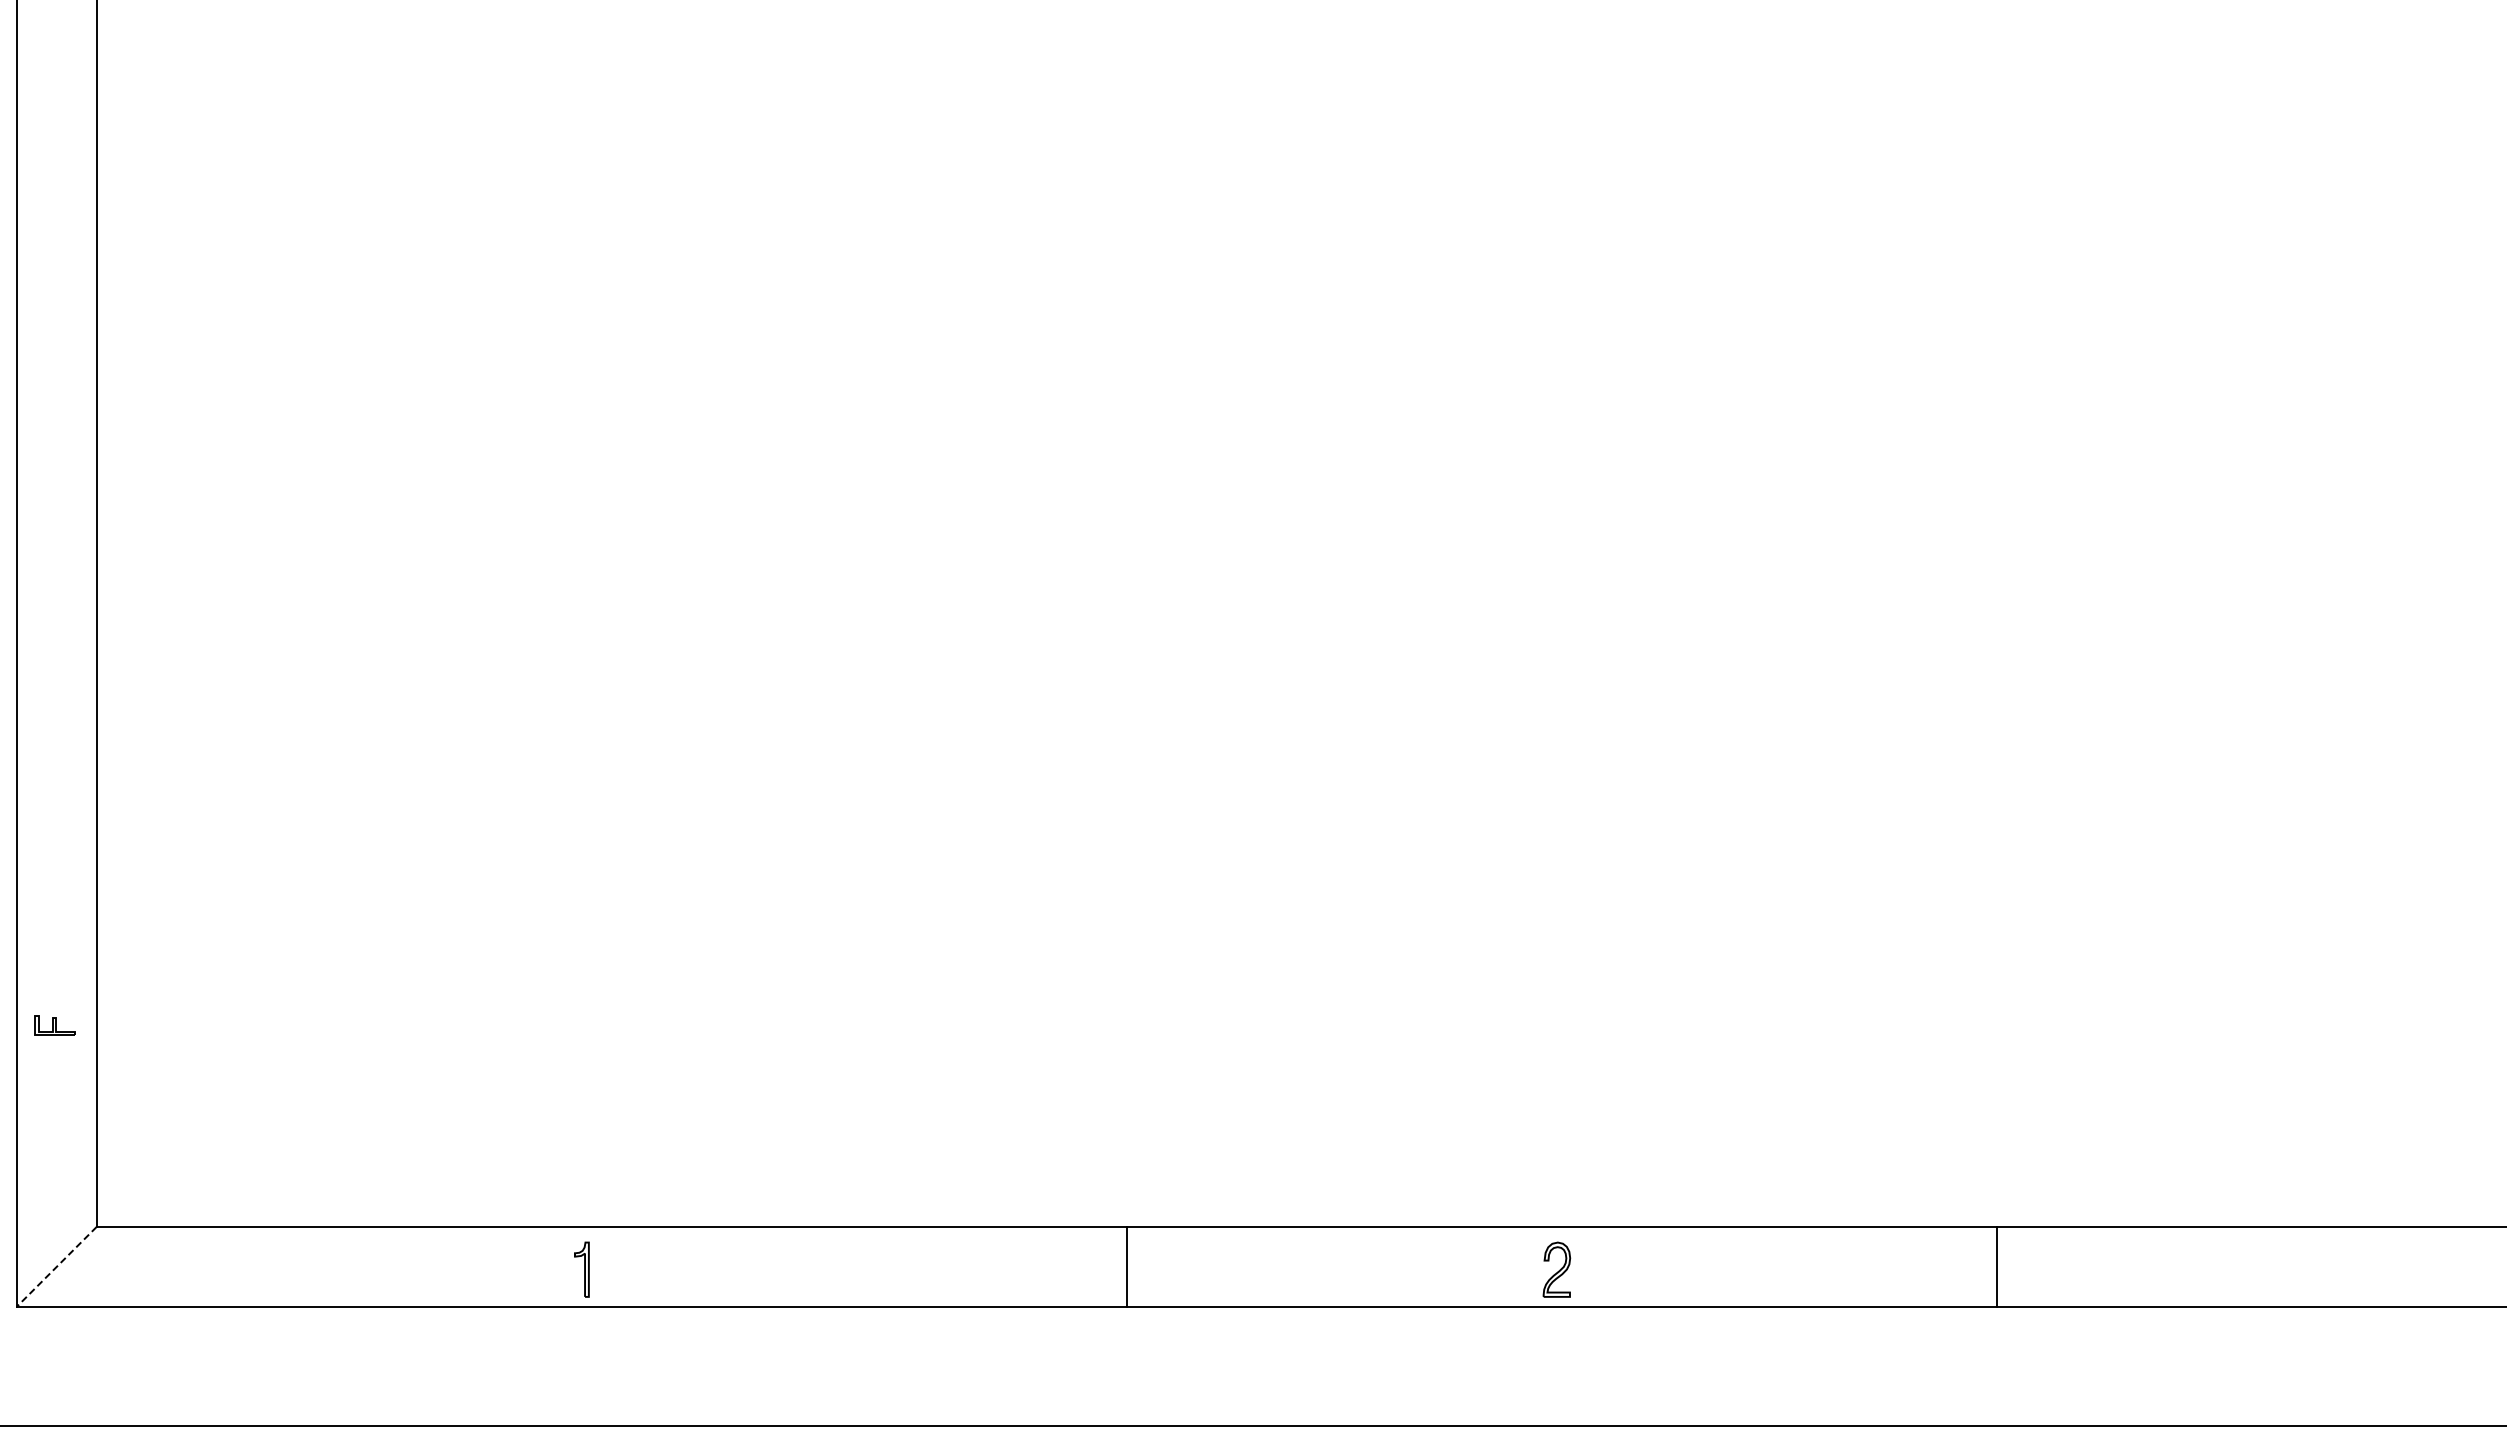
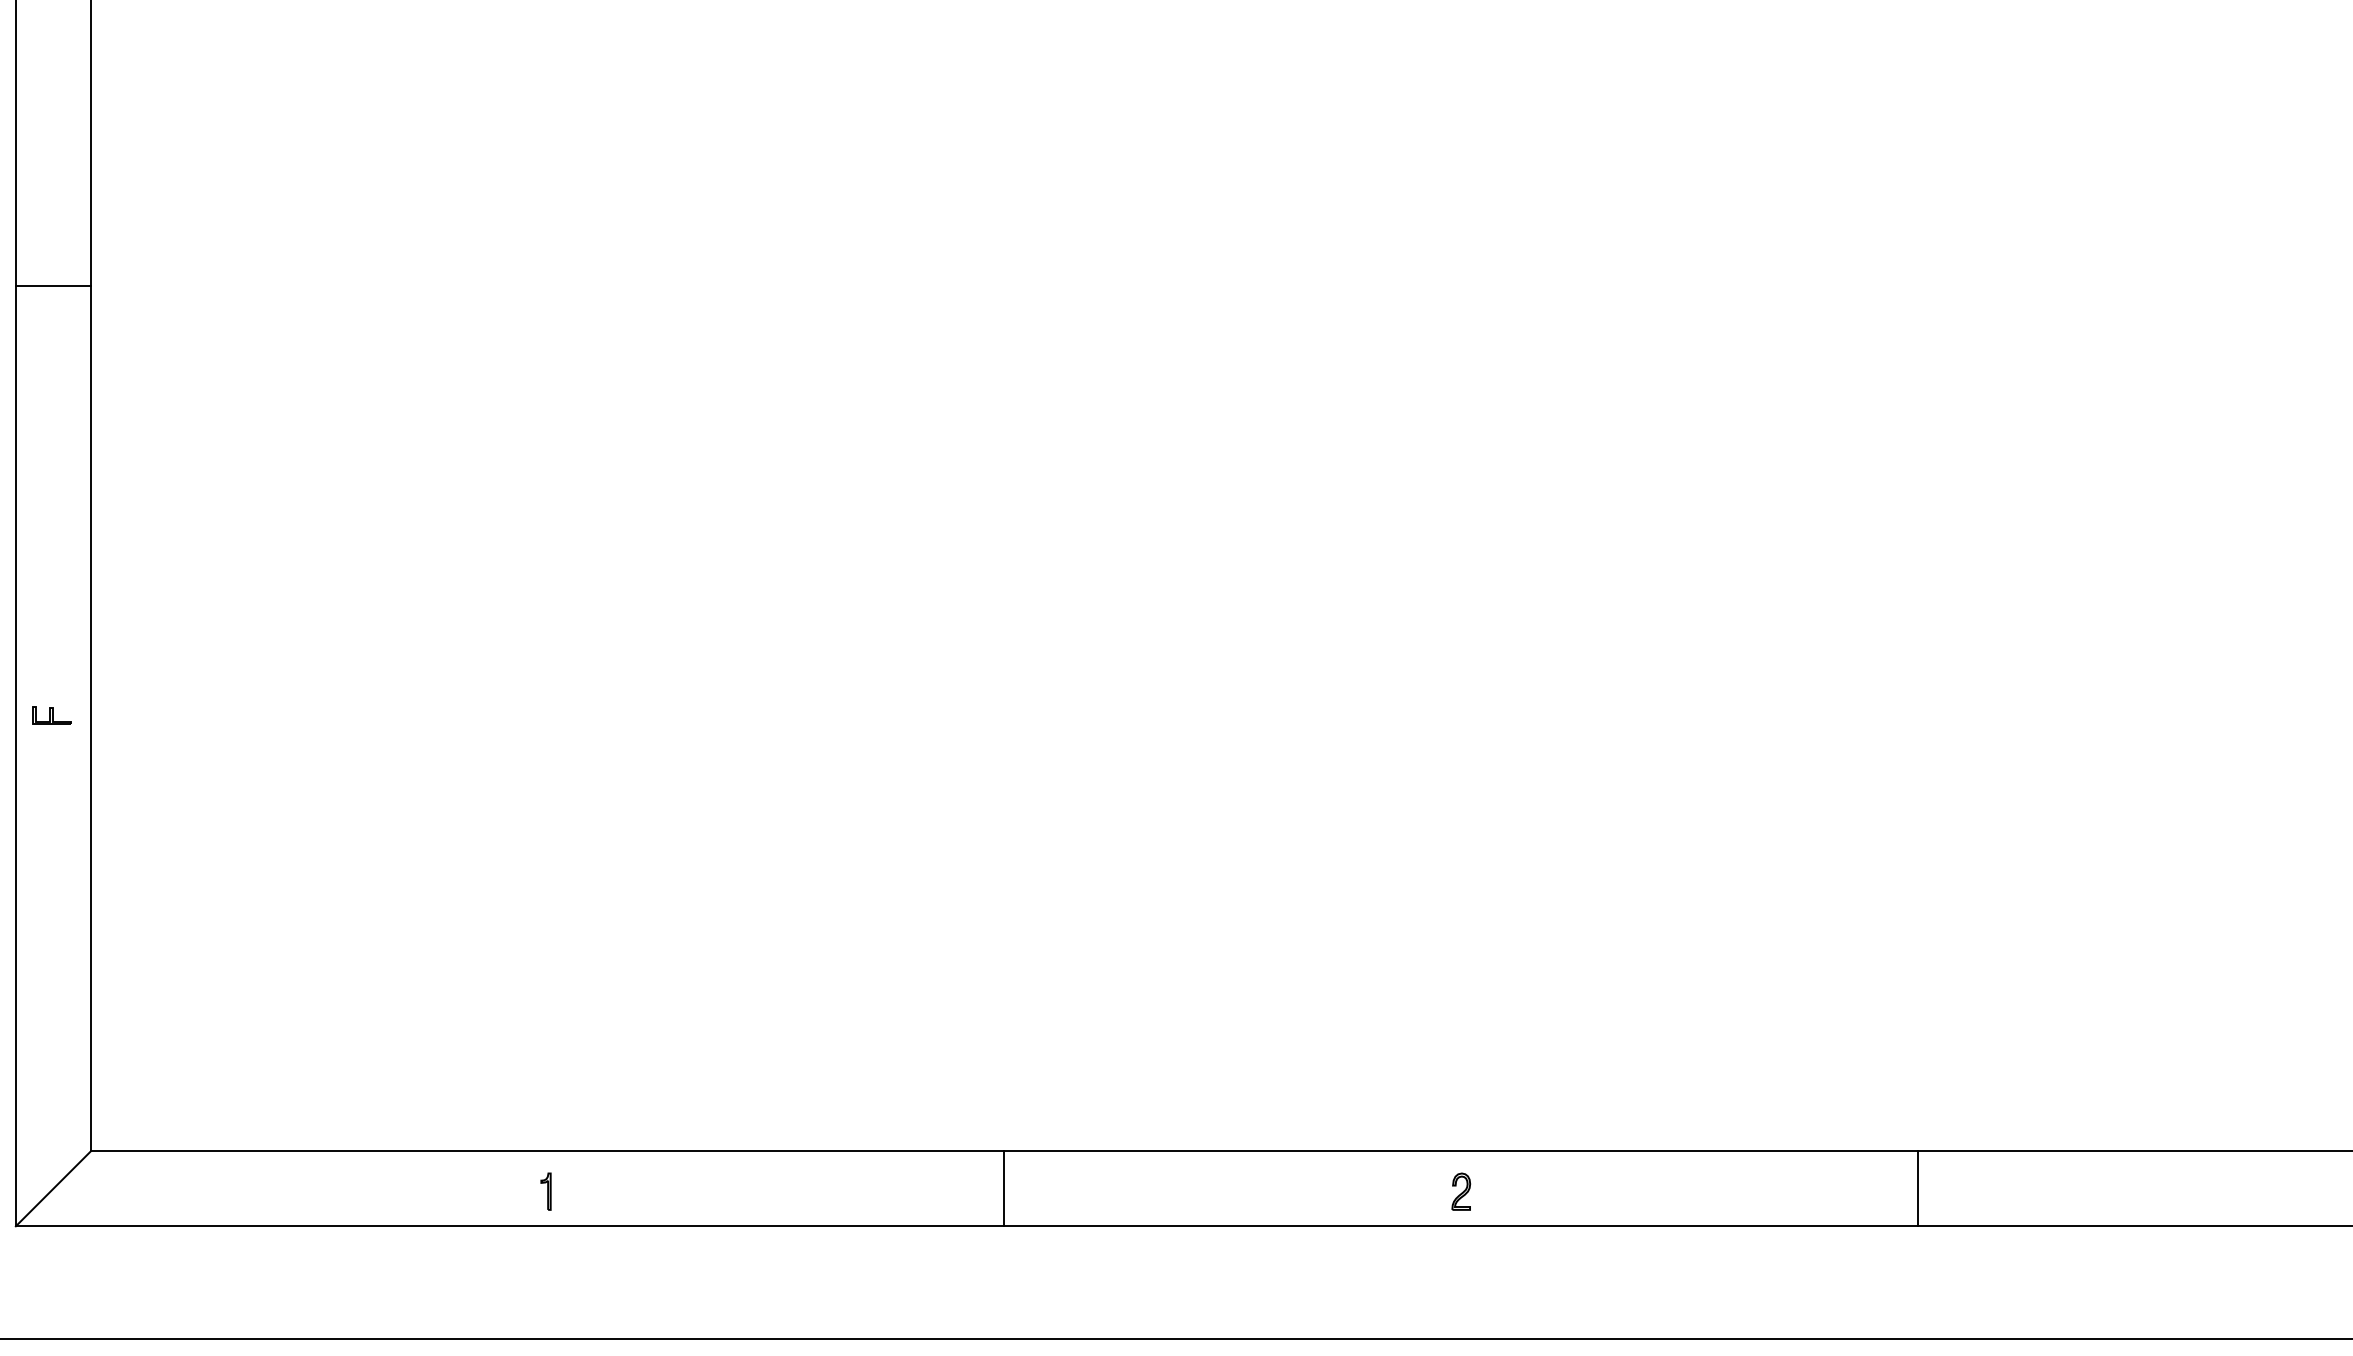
line: (56, 305) -> (52, 286), added
part: (54, 1025) -> (51, 715), moved
line: (1126, 1266) -> (1003, 1188), moved
line: (1997, 1266) -> (1917, 1188), moved
line: (56, 1267) -> (52, 1189), dashed -> solid
part: (581, 1269) -> (545, 1191), size x0.71
part: (1556, 1269) -> (1460, 1191), size x0.71

